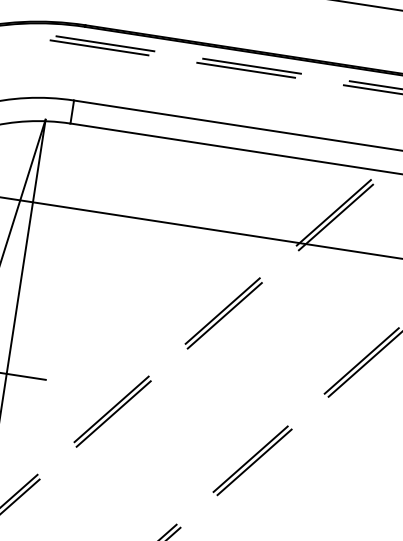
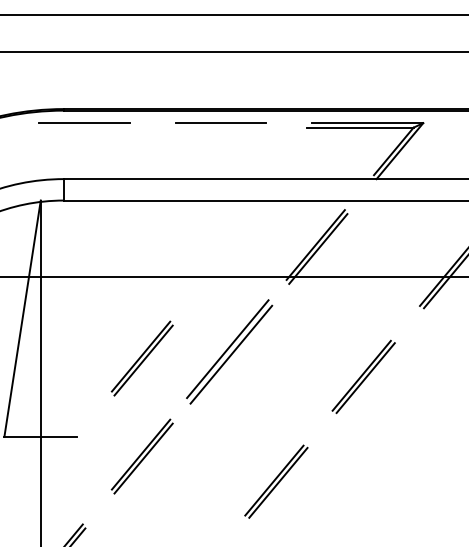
line: (99, 47) -> (79, 127), removed
line: (245, 69) -> (215, 127), removed
part: (127, 306) -> (141, 358), added
part: (223, 313) -> (229, 351), size x1.4

